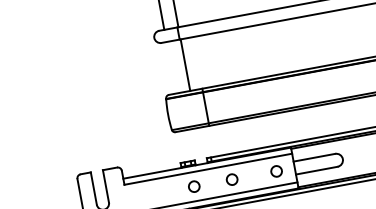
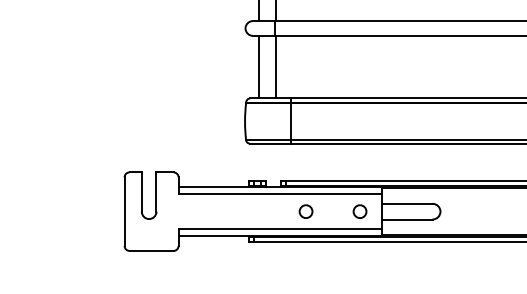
line: (171, 67) -> (259, 66), added
circle: (193, 186) -> (259, 211), removed

